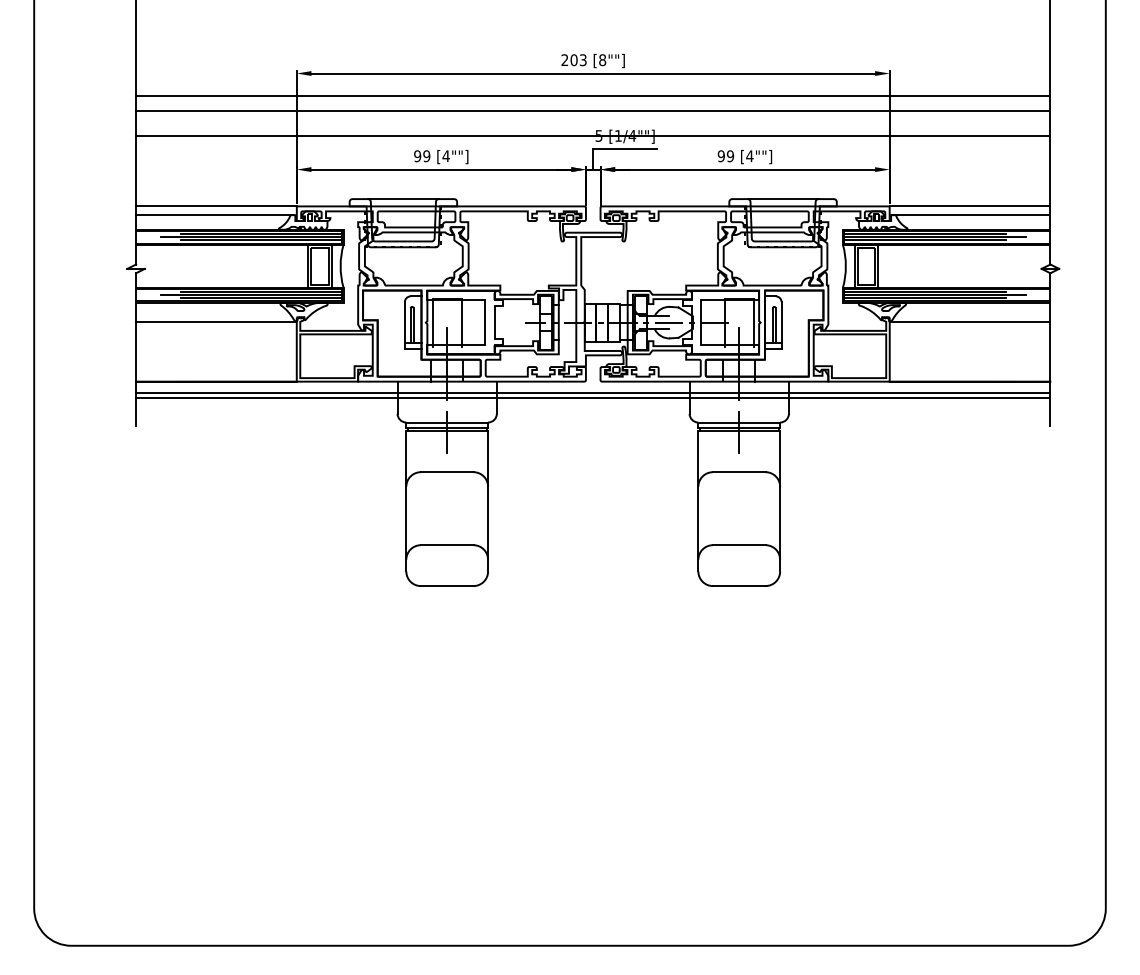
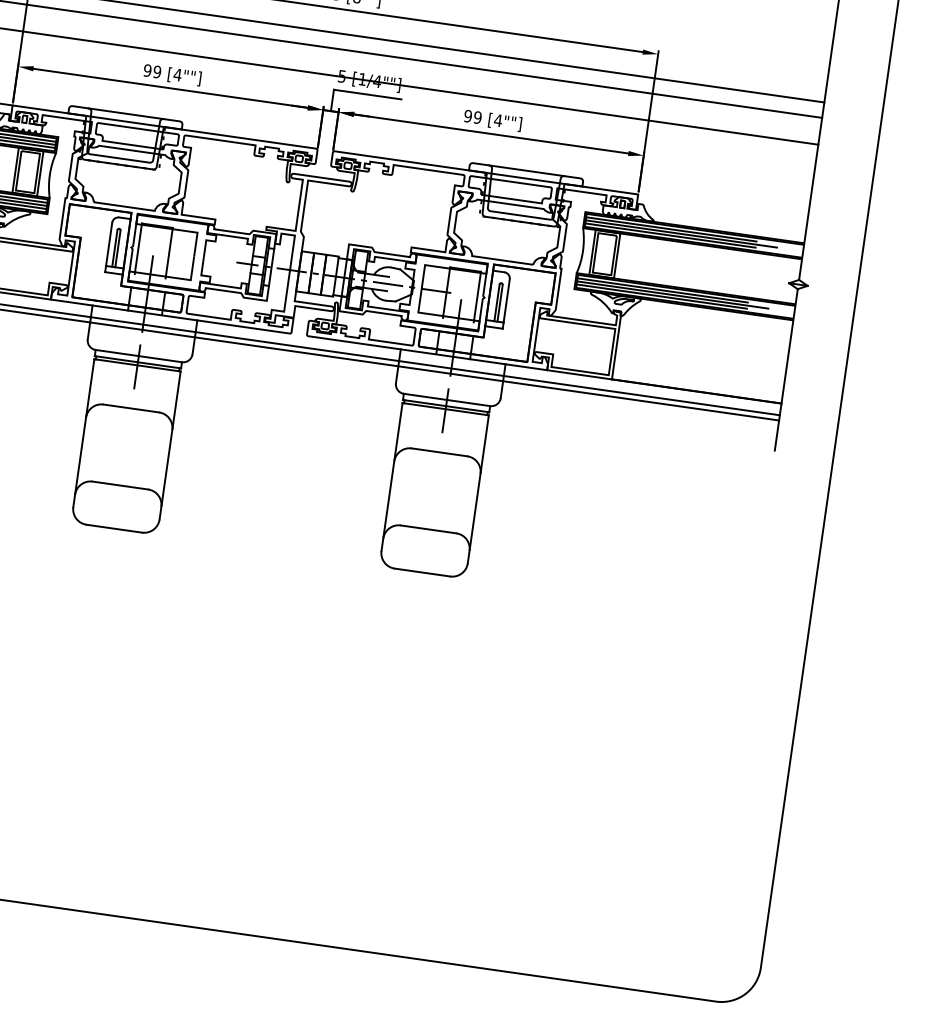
line: (969, 206) -> (722, 206), removed
line: (971, 215) -> (723, 216), removed
line: (970, 321) -> (706, 328), removed

